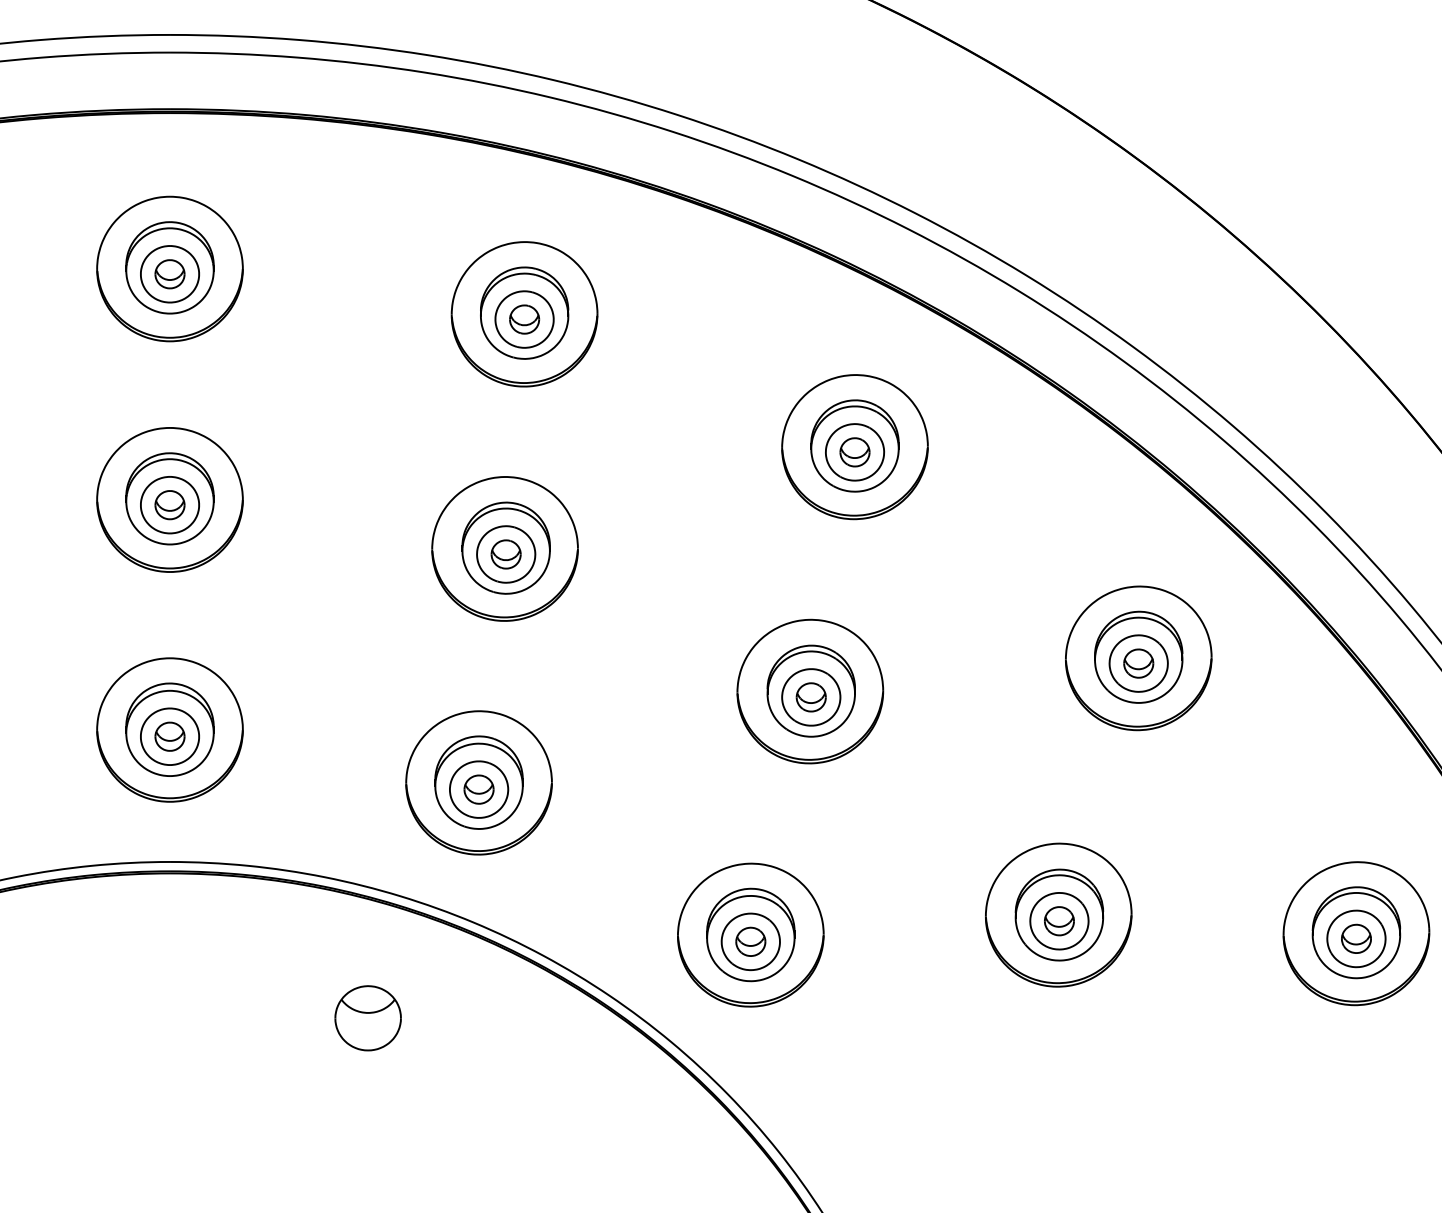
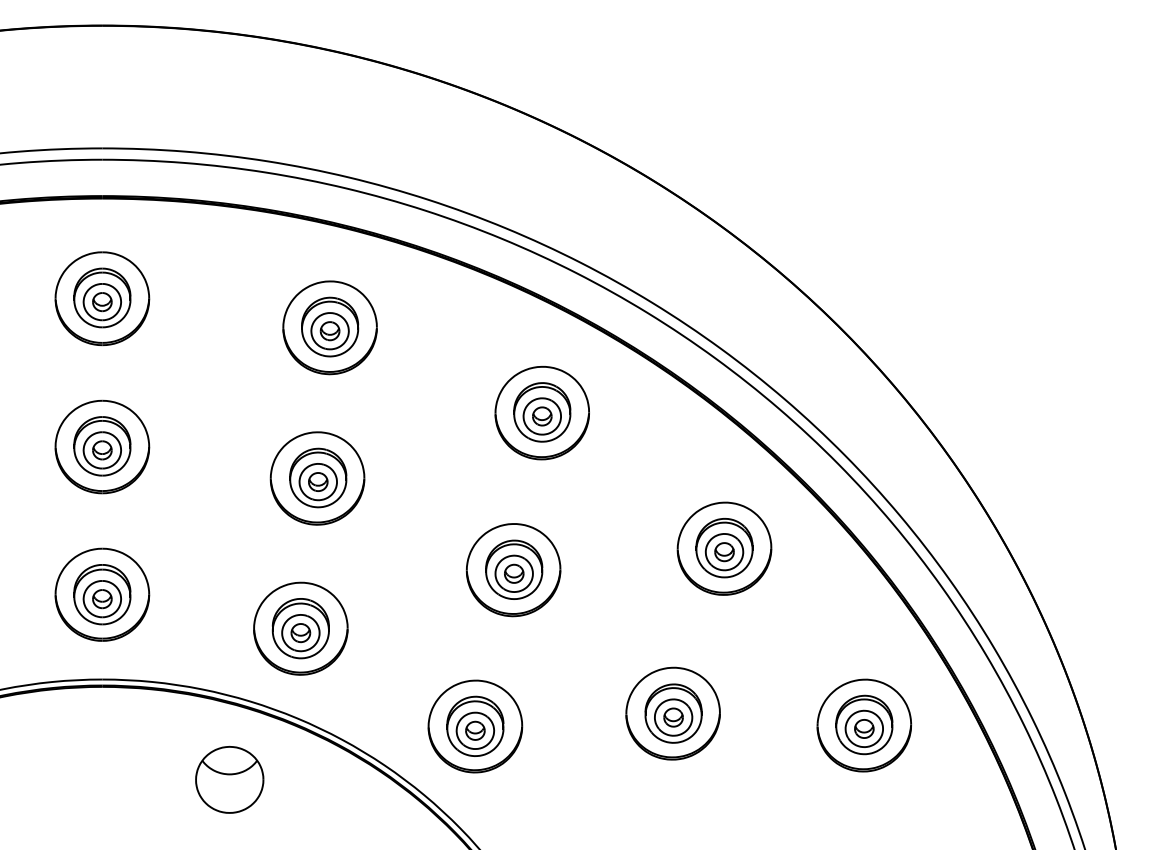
part: (367, 1017) -> (229, 779), size x1.6

